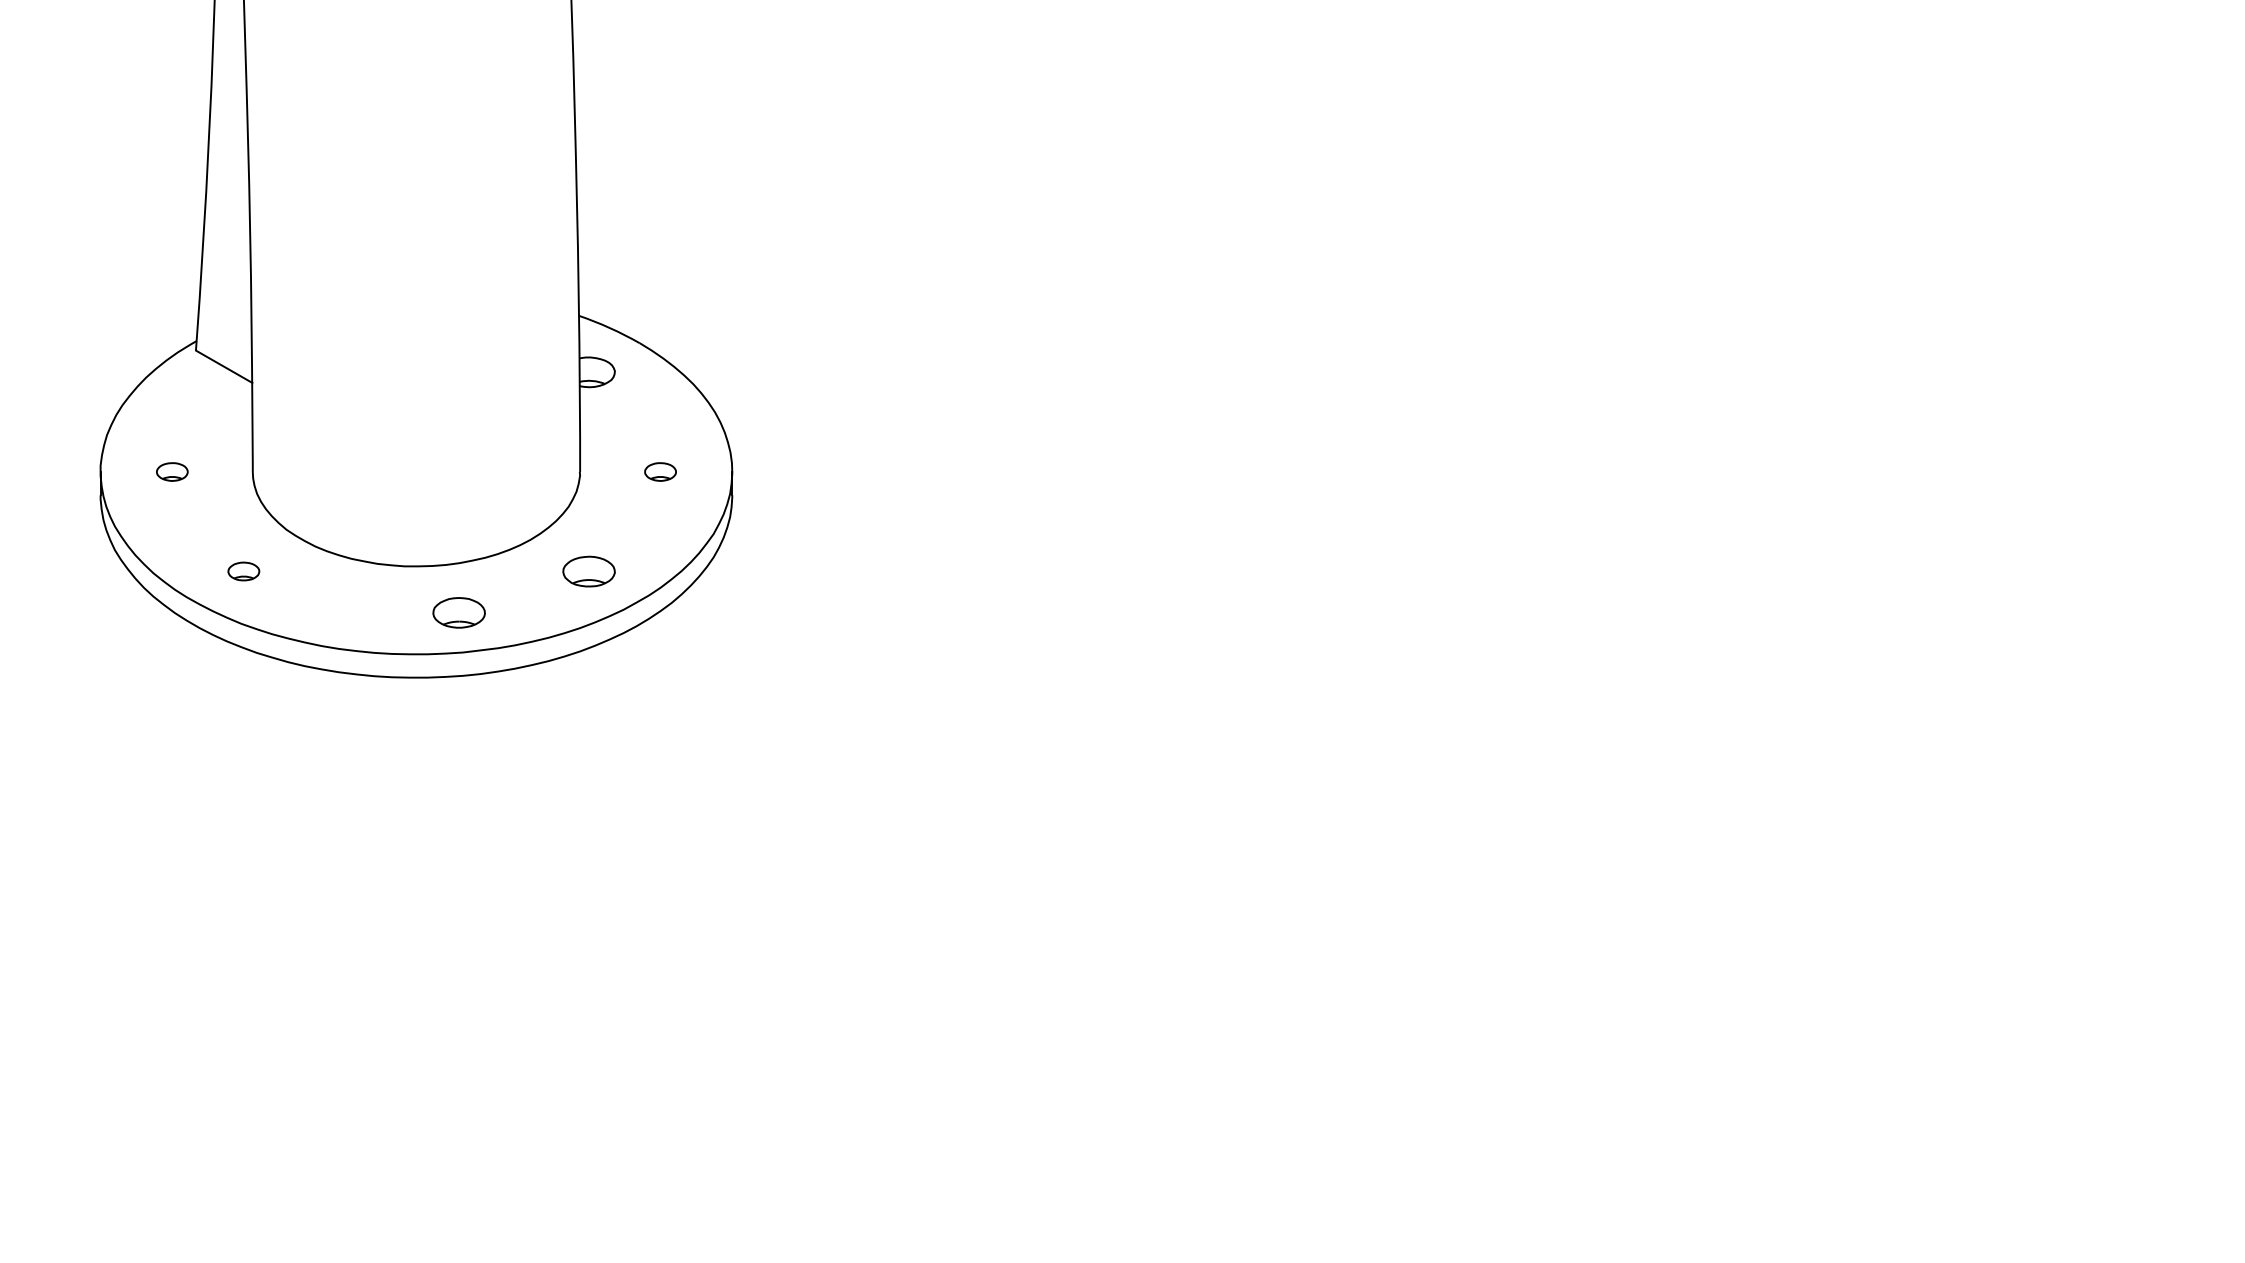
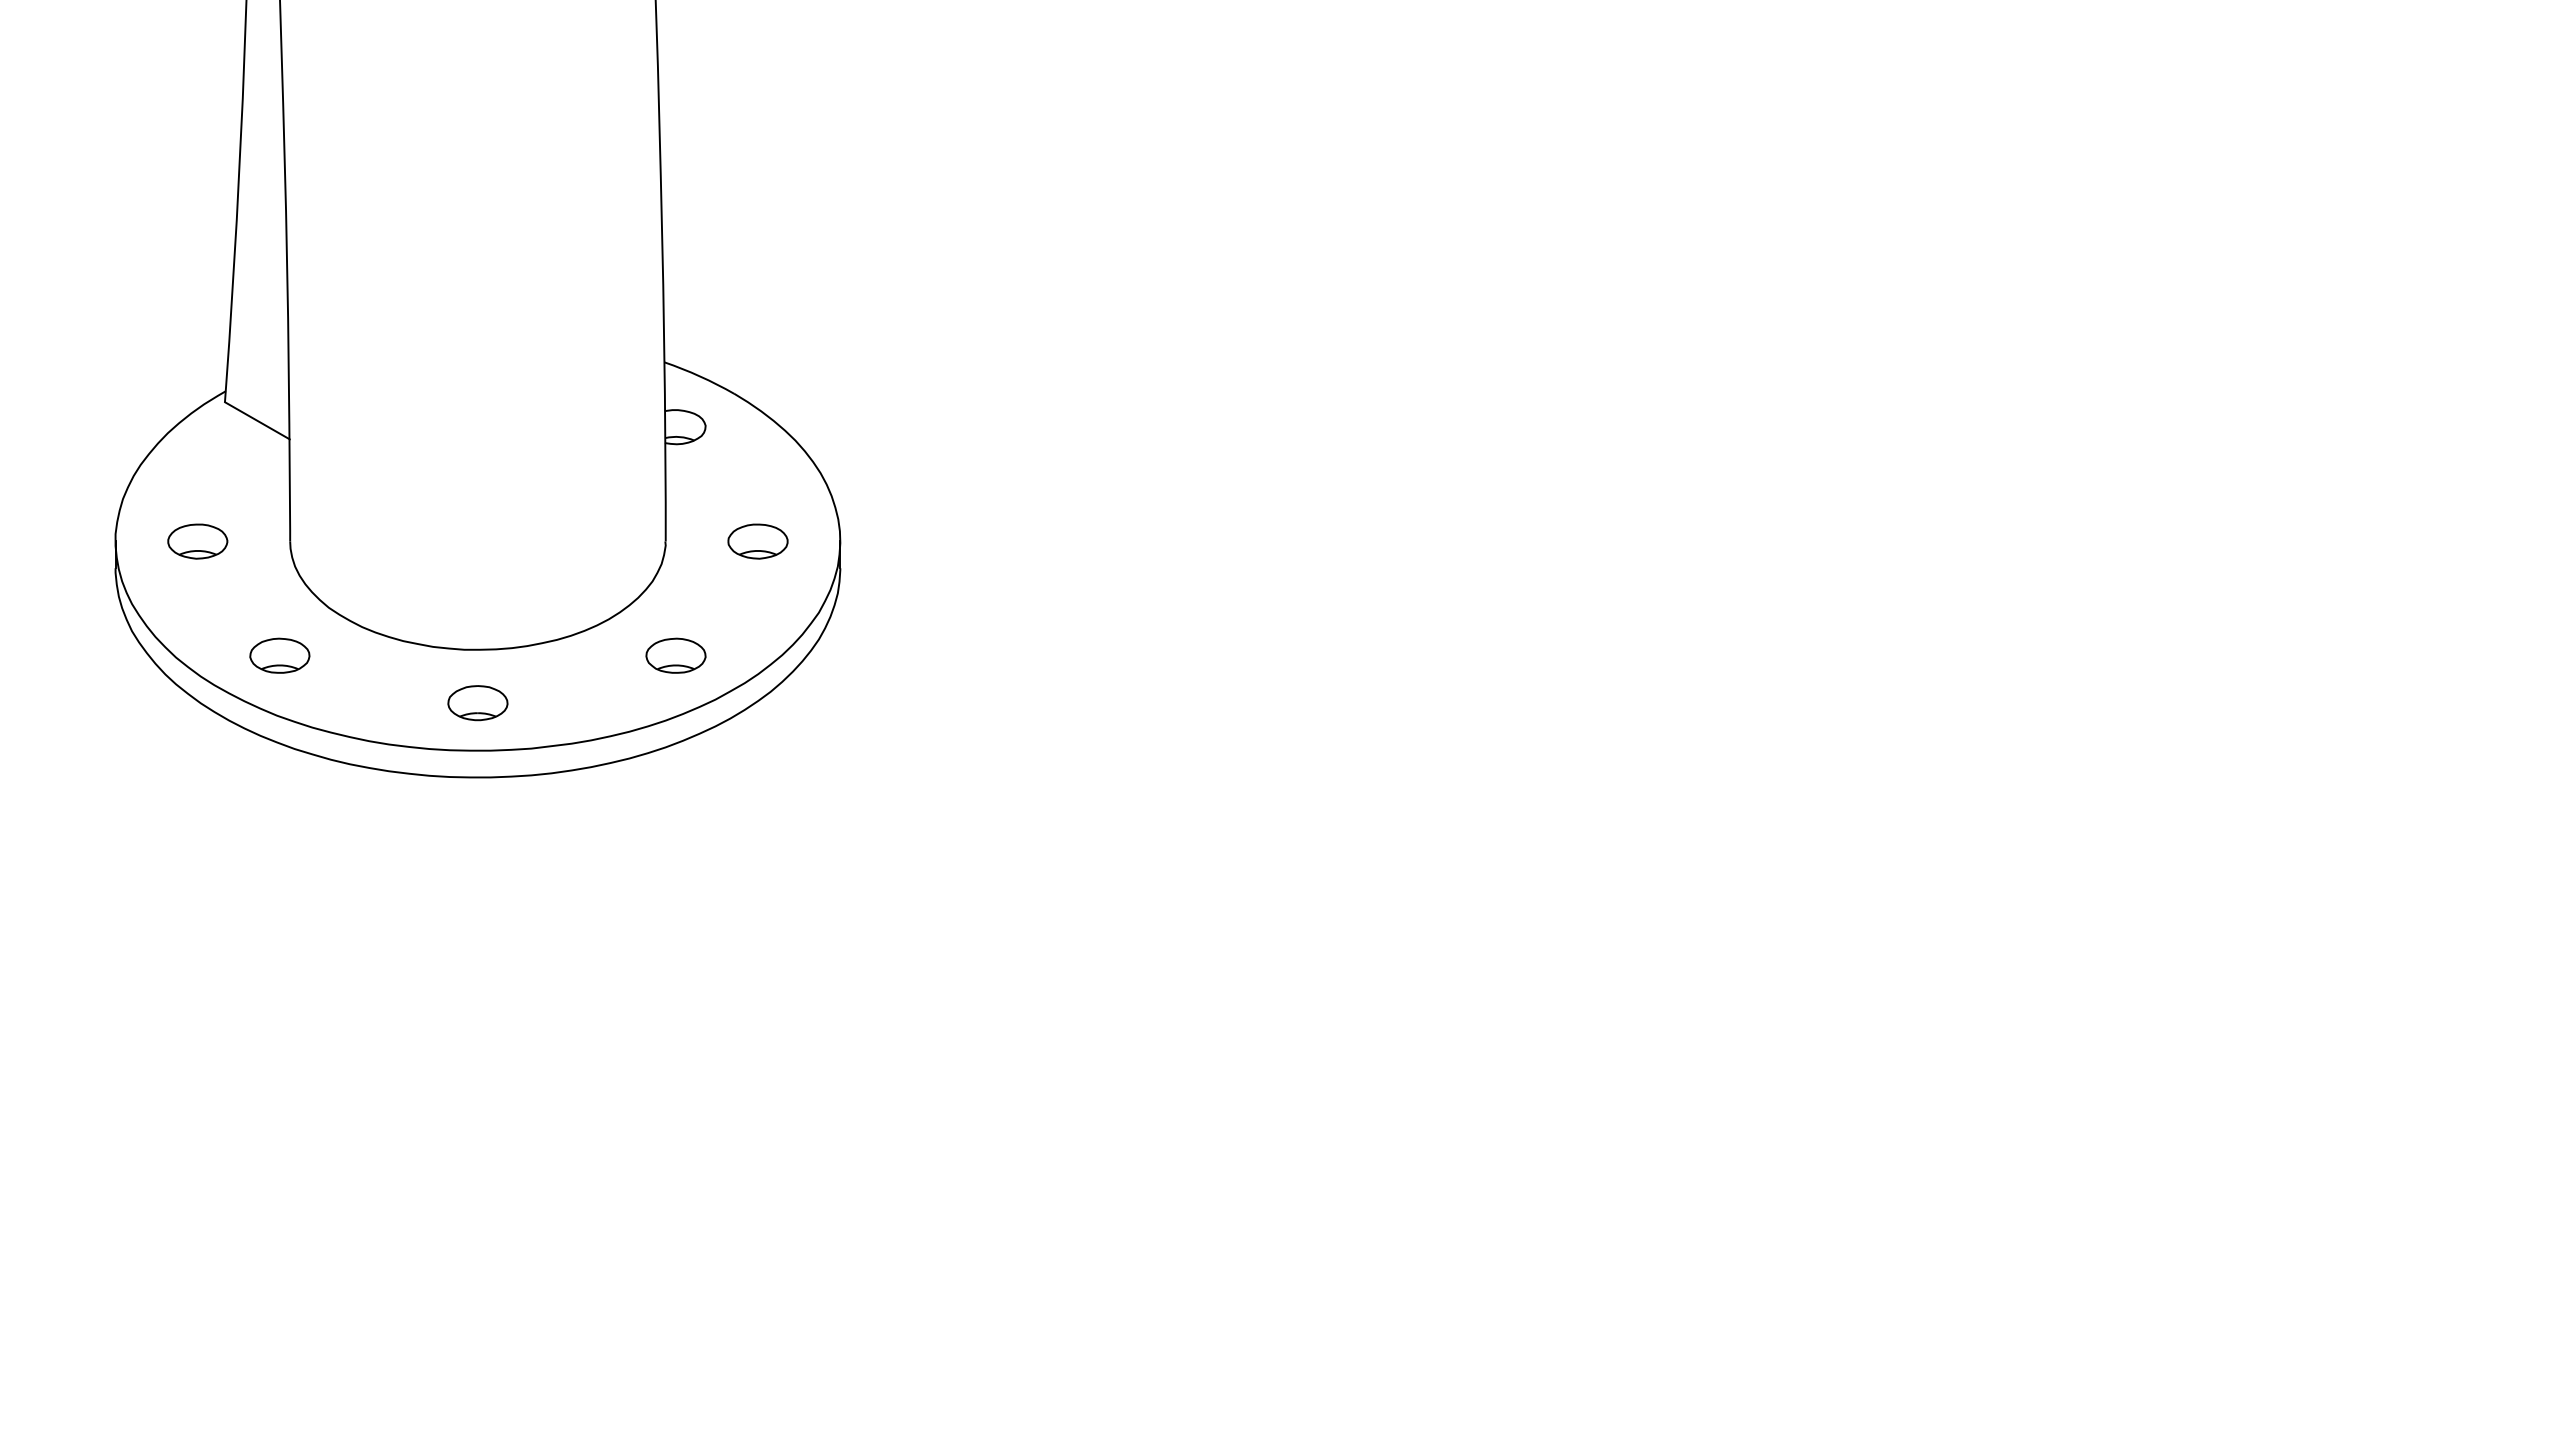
part: (172, 471) -> (197, 541), size x1.67
part: (660, 471) -> (757, 541), size x1.67
part: (243, 571) -> (279, 655), size x1.67
part: (458, 613) -> (477, 703), moved

